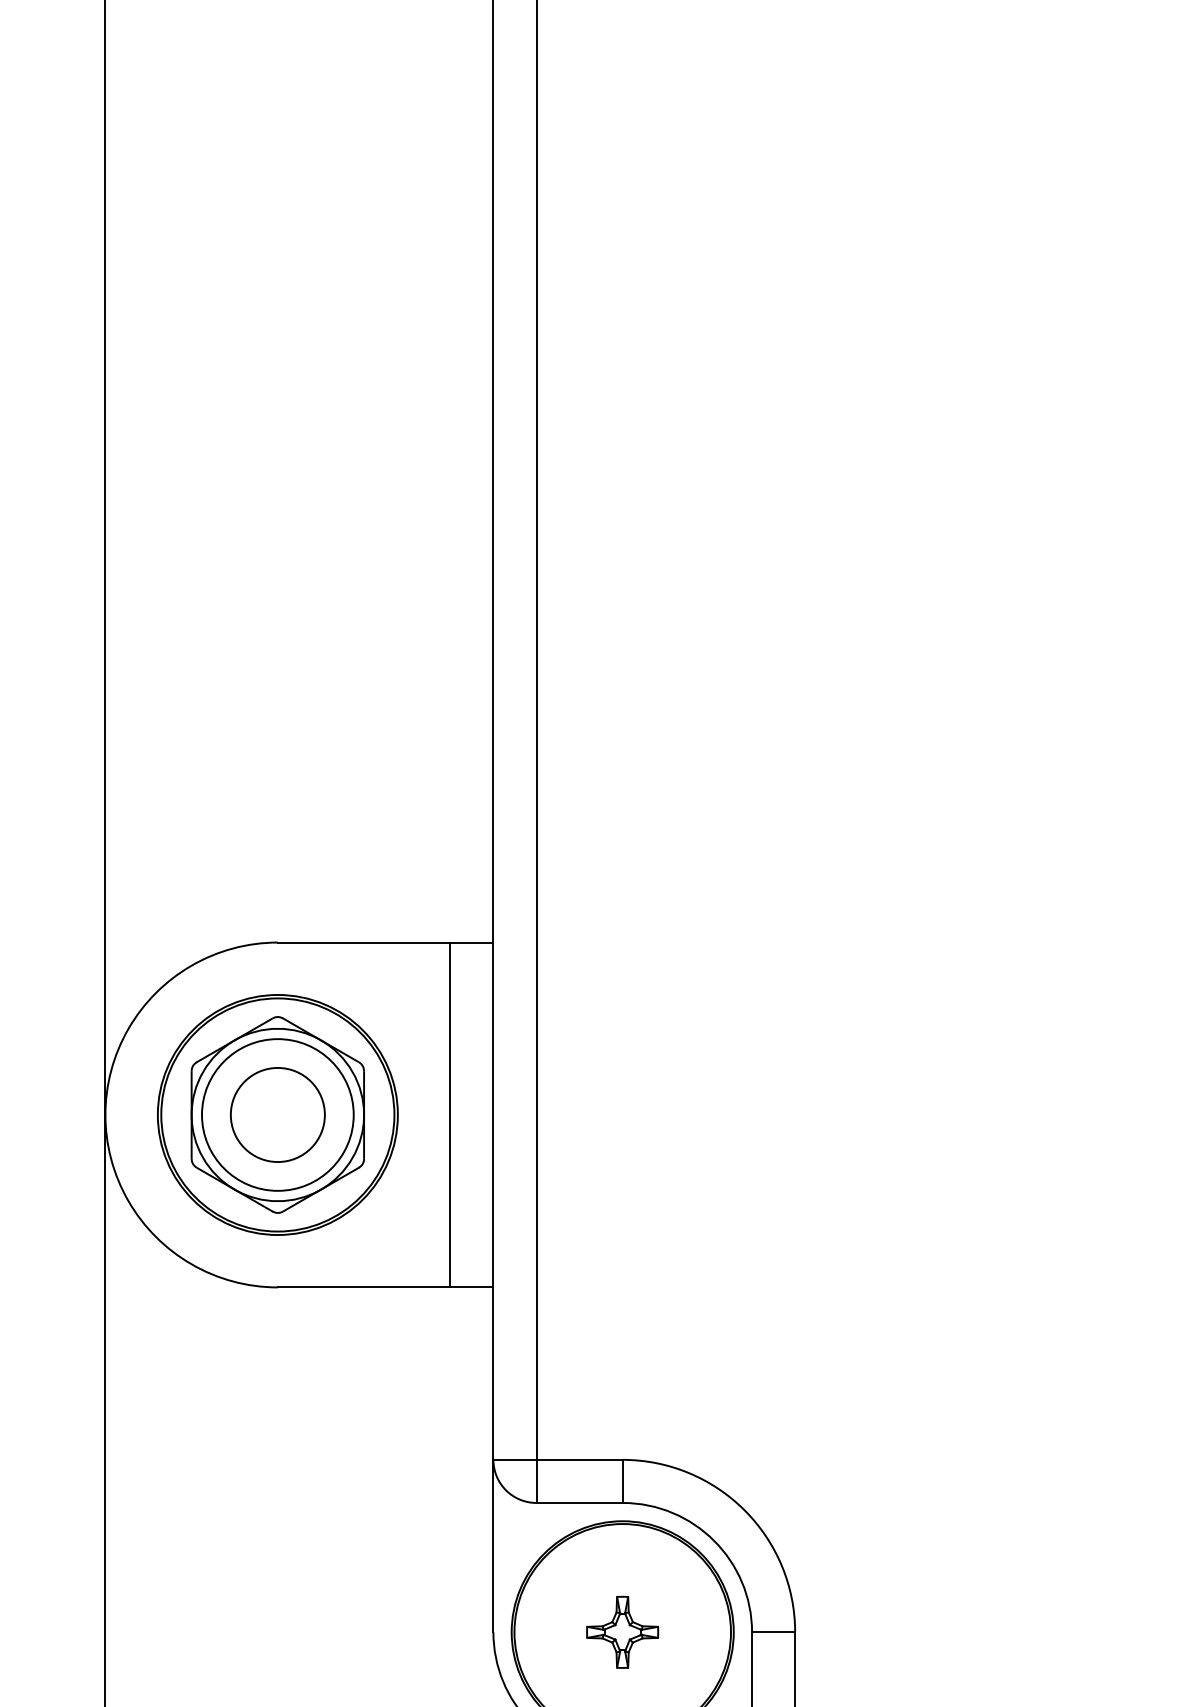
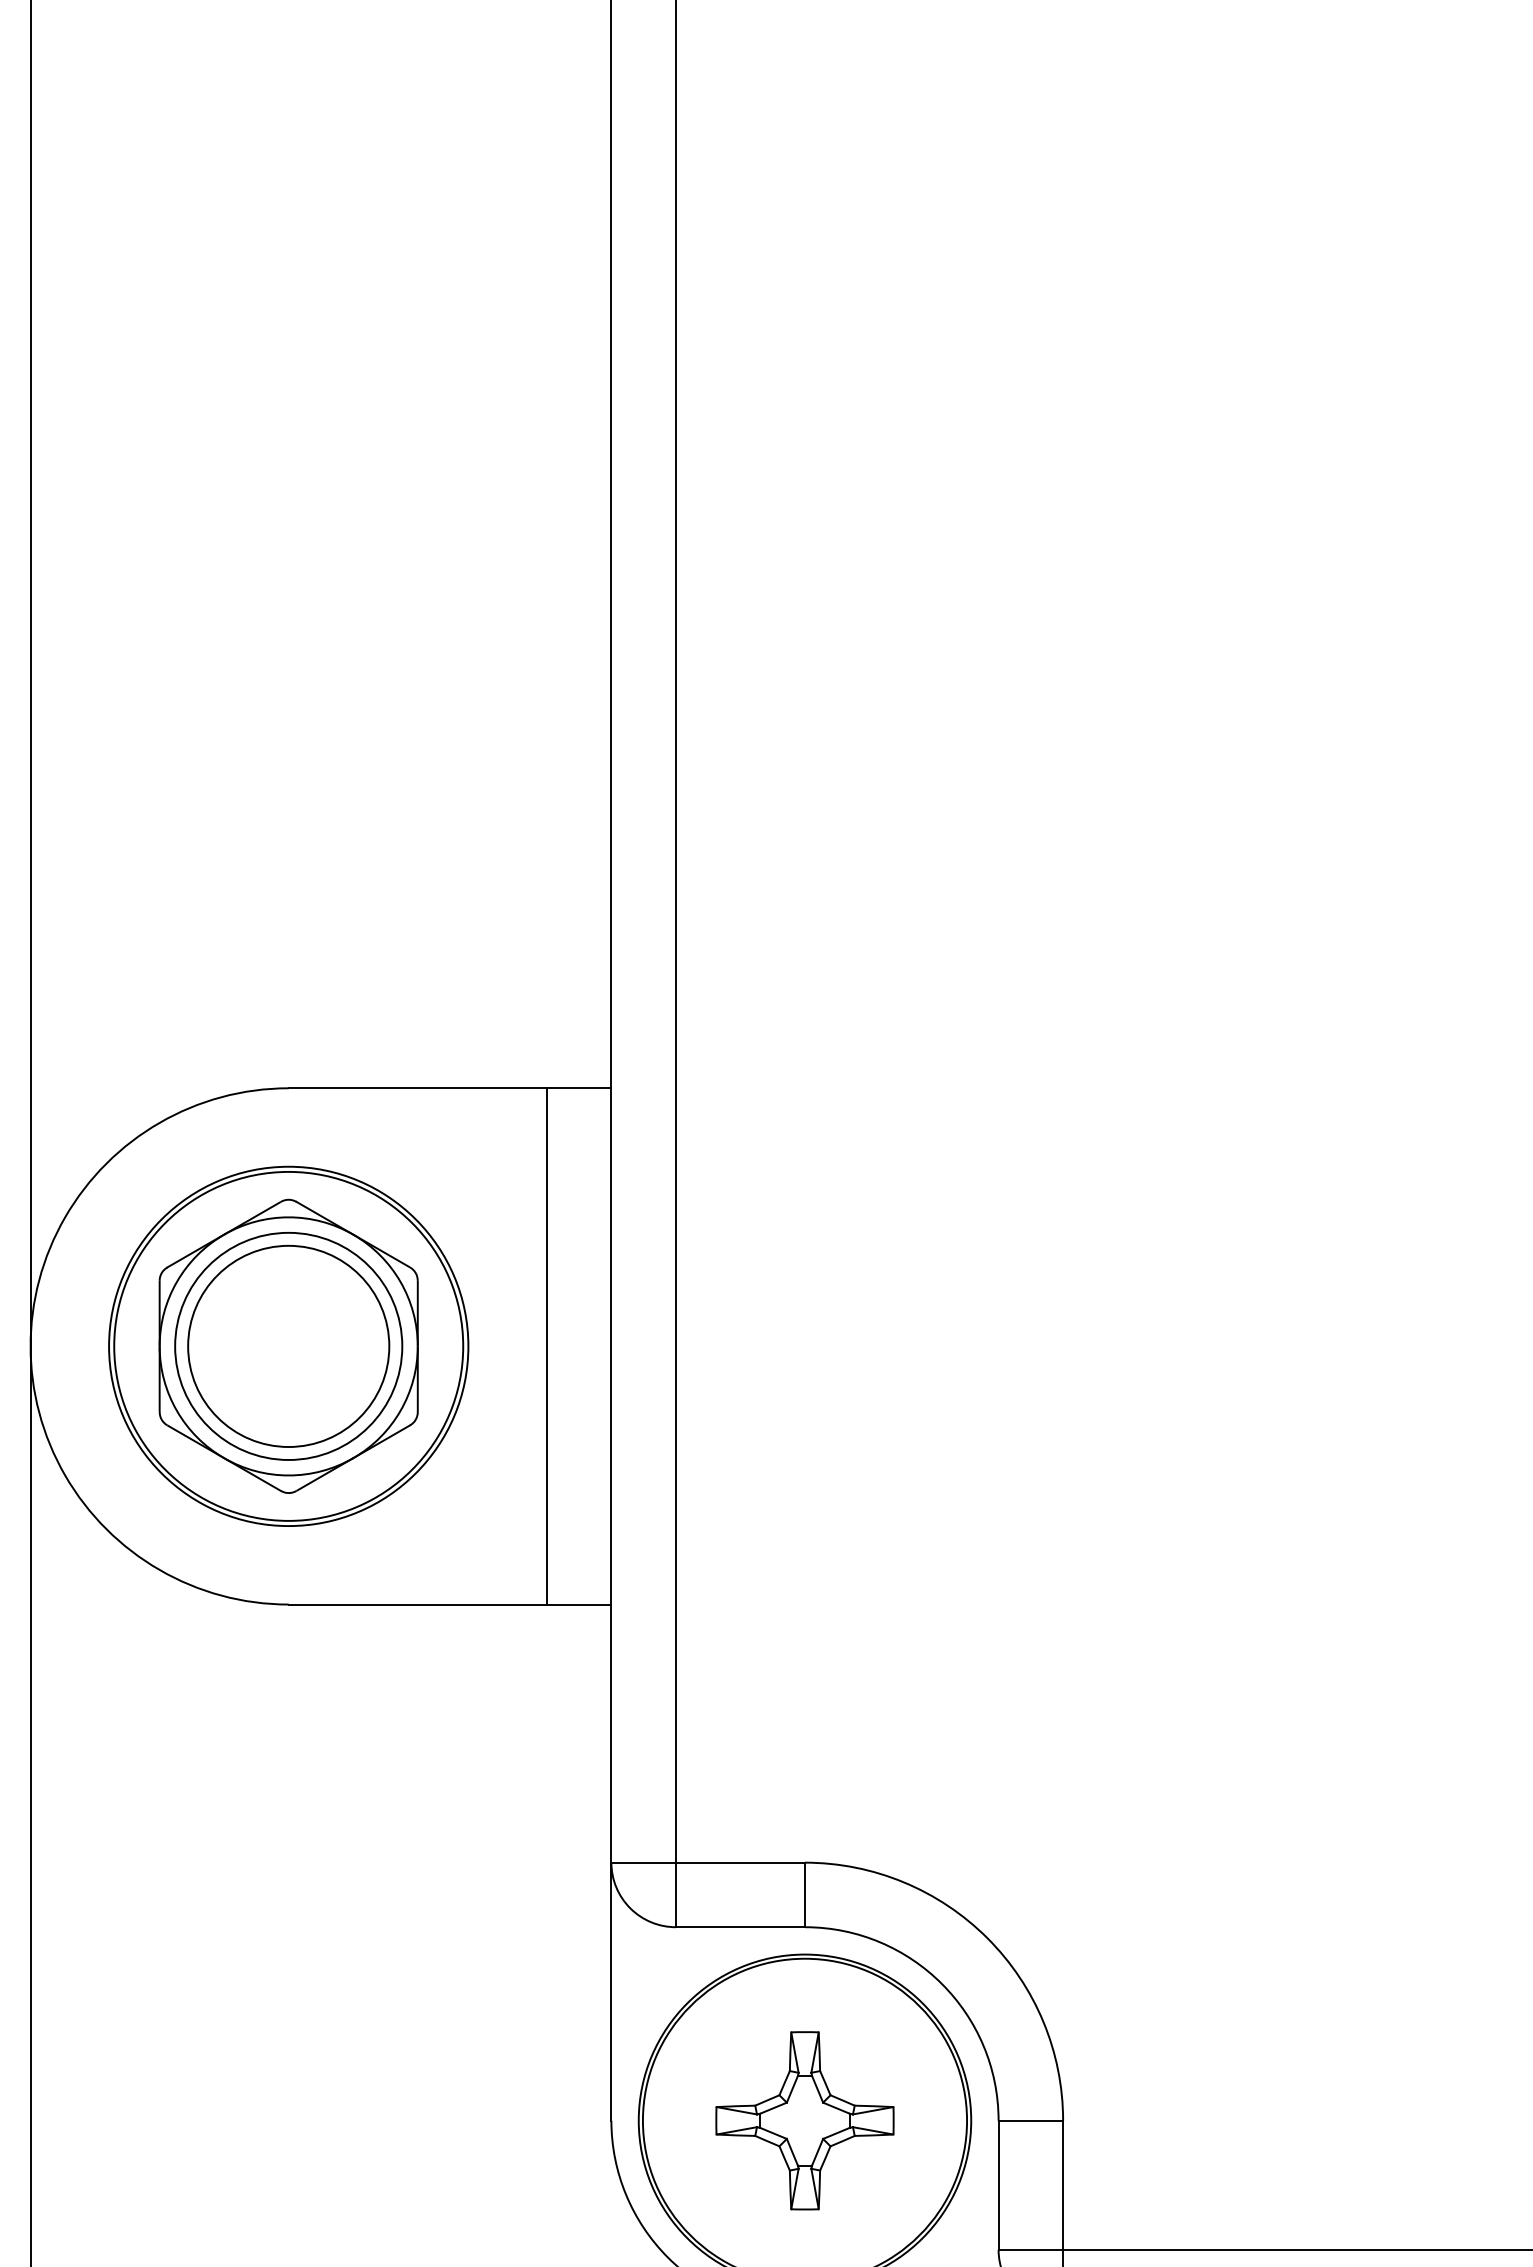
circle: (277, 1114) -> (288, 1345), size x1.43
part: (622, 1632) -> (804, 2121), size x1.67

